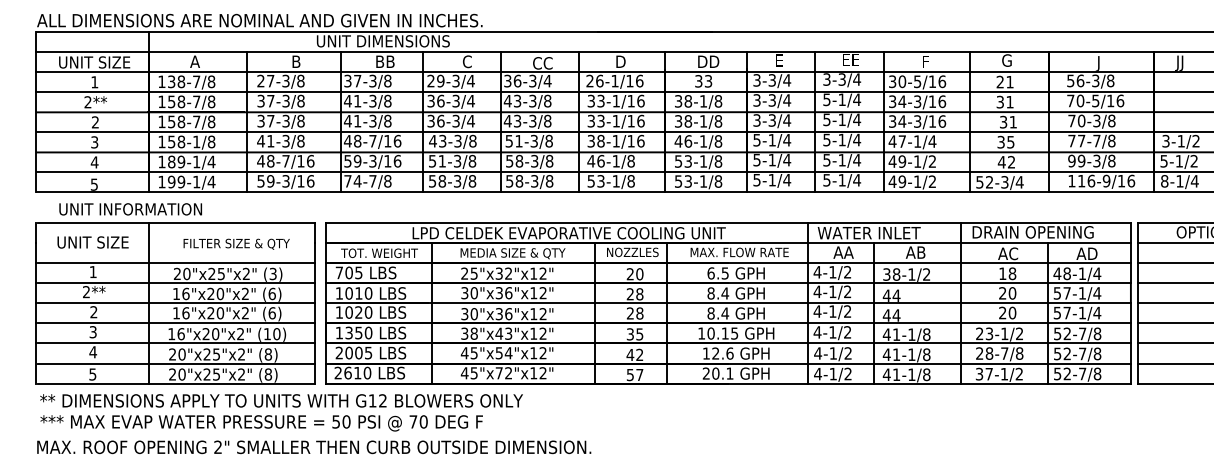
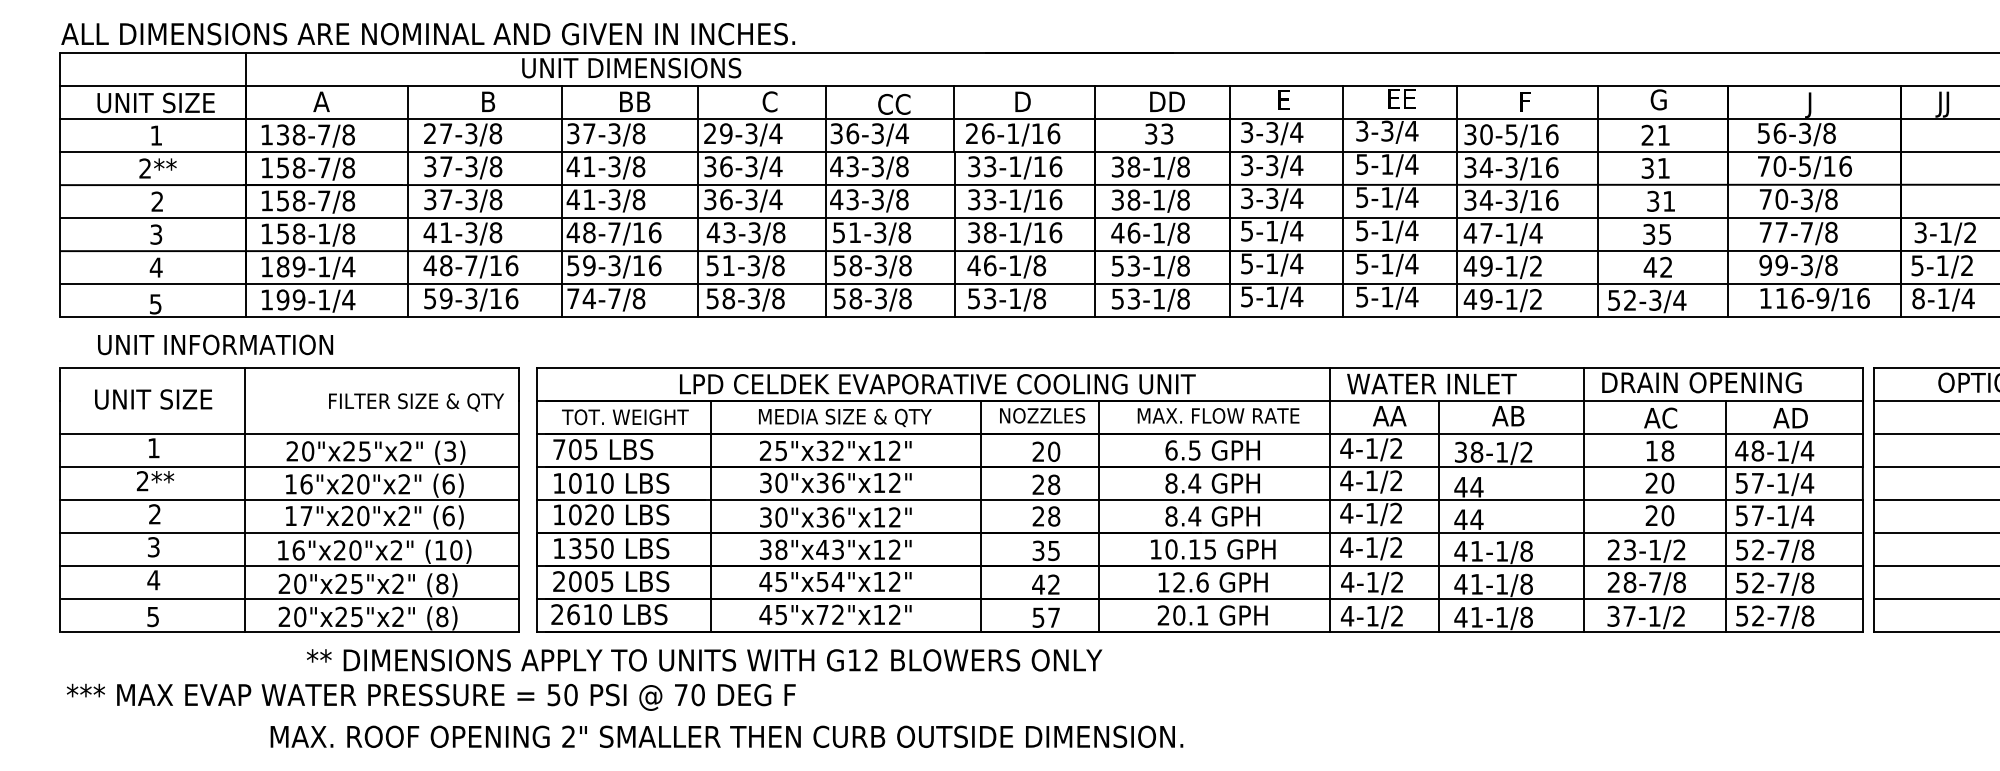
text: (236, 243) -> (416, 401), moved
text: (185, 313) -> (305, 516), 16"x20"x2" -> 17"x20"x2"
text: (281, 400) -> (704, 659), moved
text: (314, 447) -> (727, 737), moved

